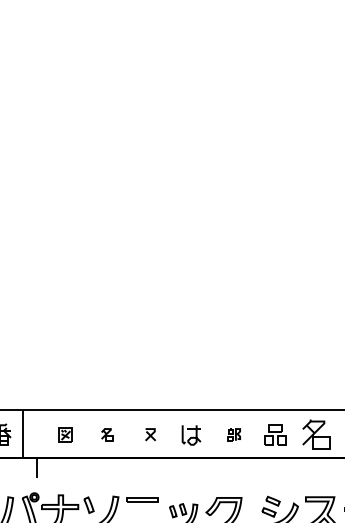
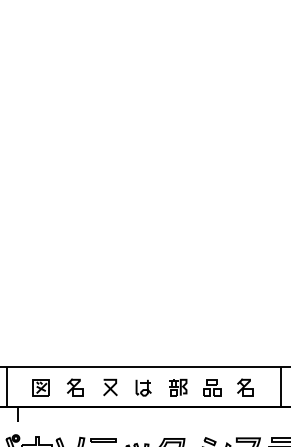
part: (64, 434) -> (40, 387), size x1.43
part: (107, 434) -> (75, 387), size x1.67
part: (150, 434) -> (110, 387), size x1.67
part: (234, 434) -> (178, 387), size x1.67
part: (316, 434) -> (245, 387), size x0.71

